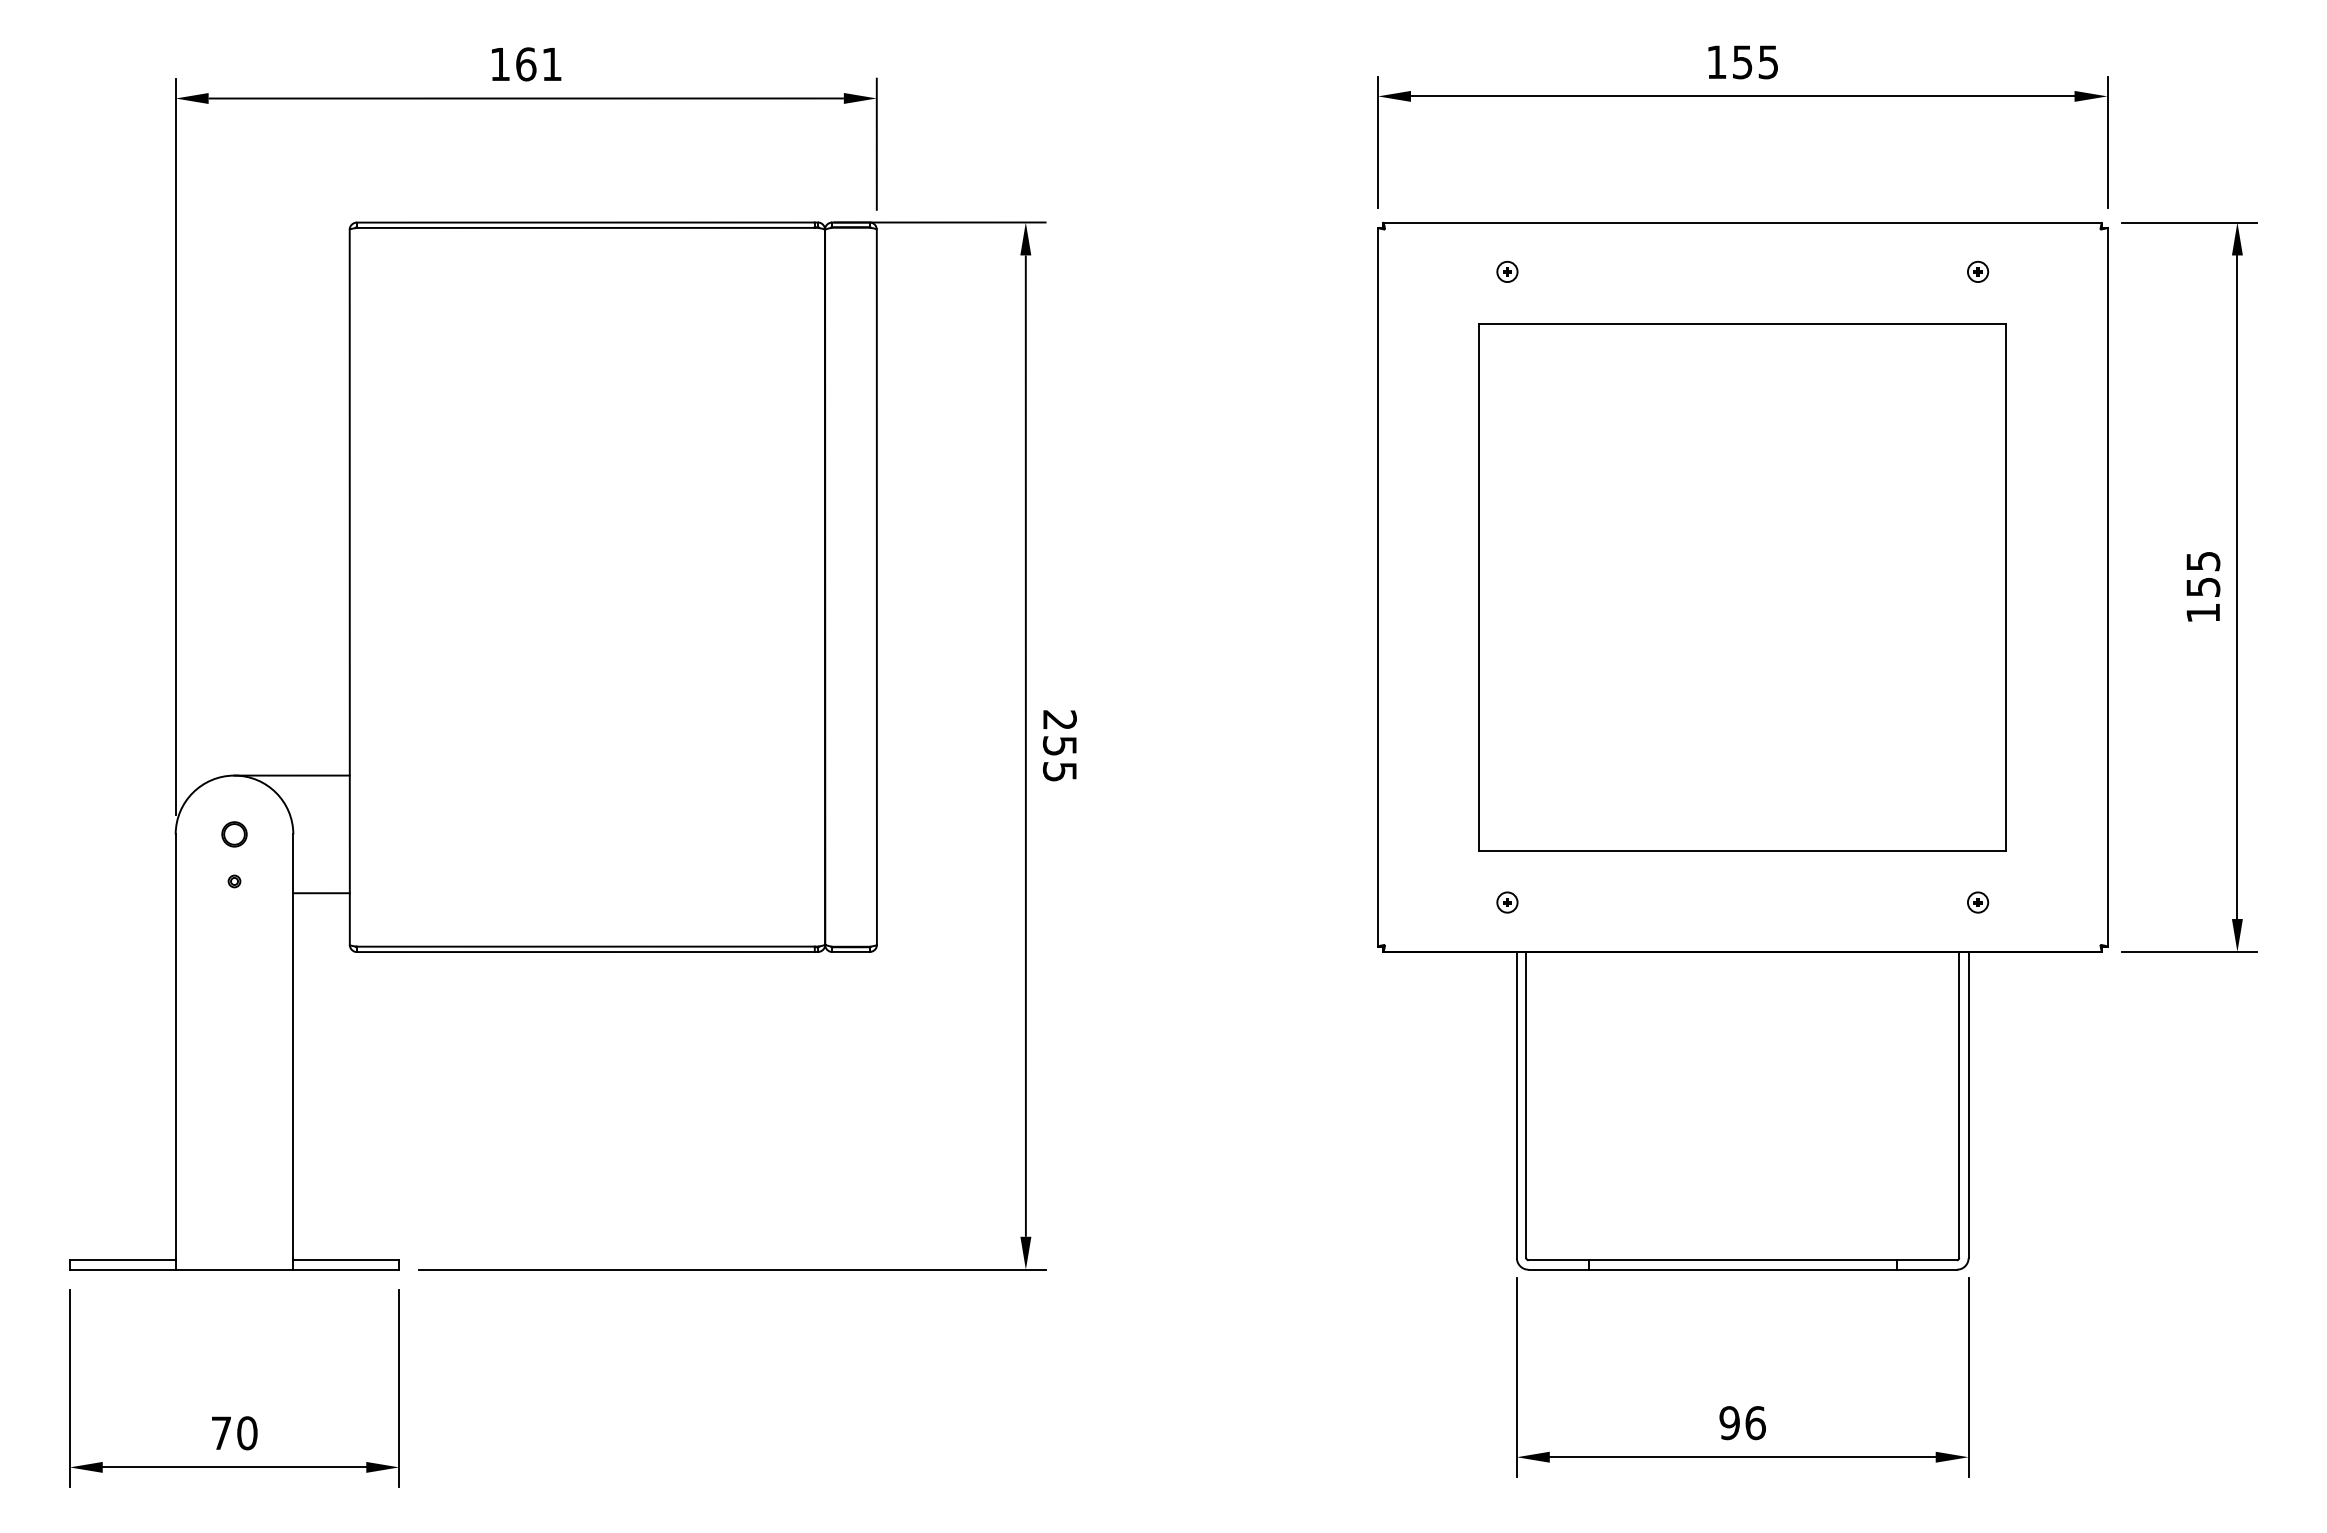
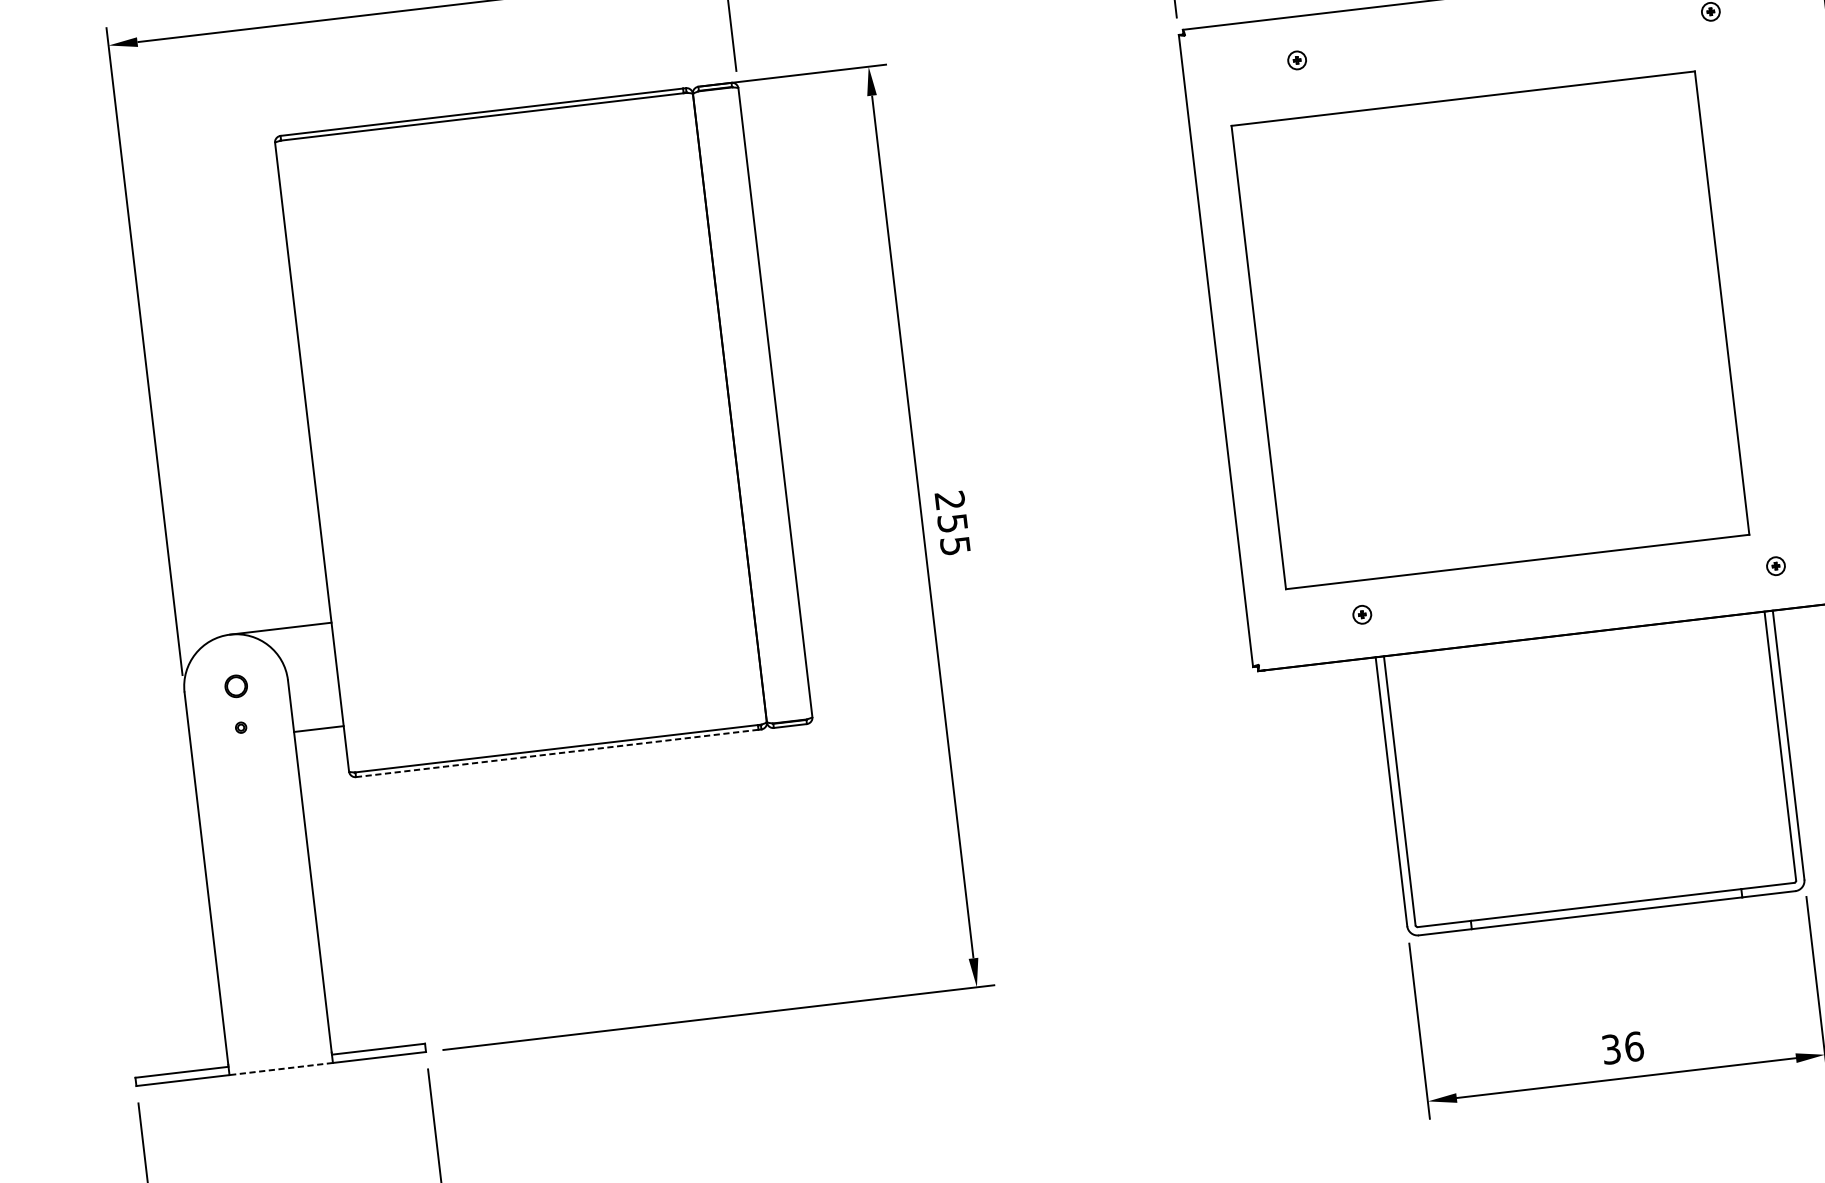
part: (1742, 587) -> (1490, 330), moved
line: (585, 952) -> (557, 753), solid -> dashed
line: (234, 1269) -> (281, 1068), solid -> dashed
text: (1729, 1422) -> (1611, 1048), 96 -> 36

